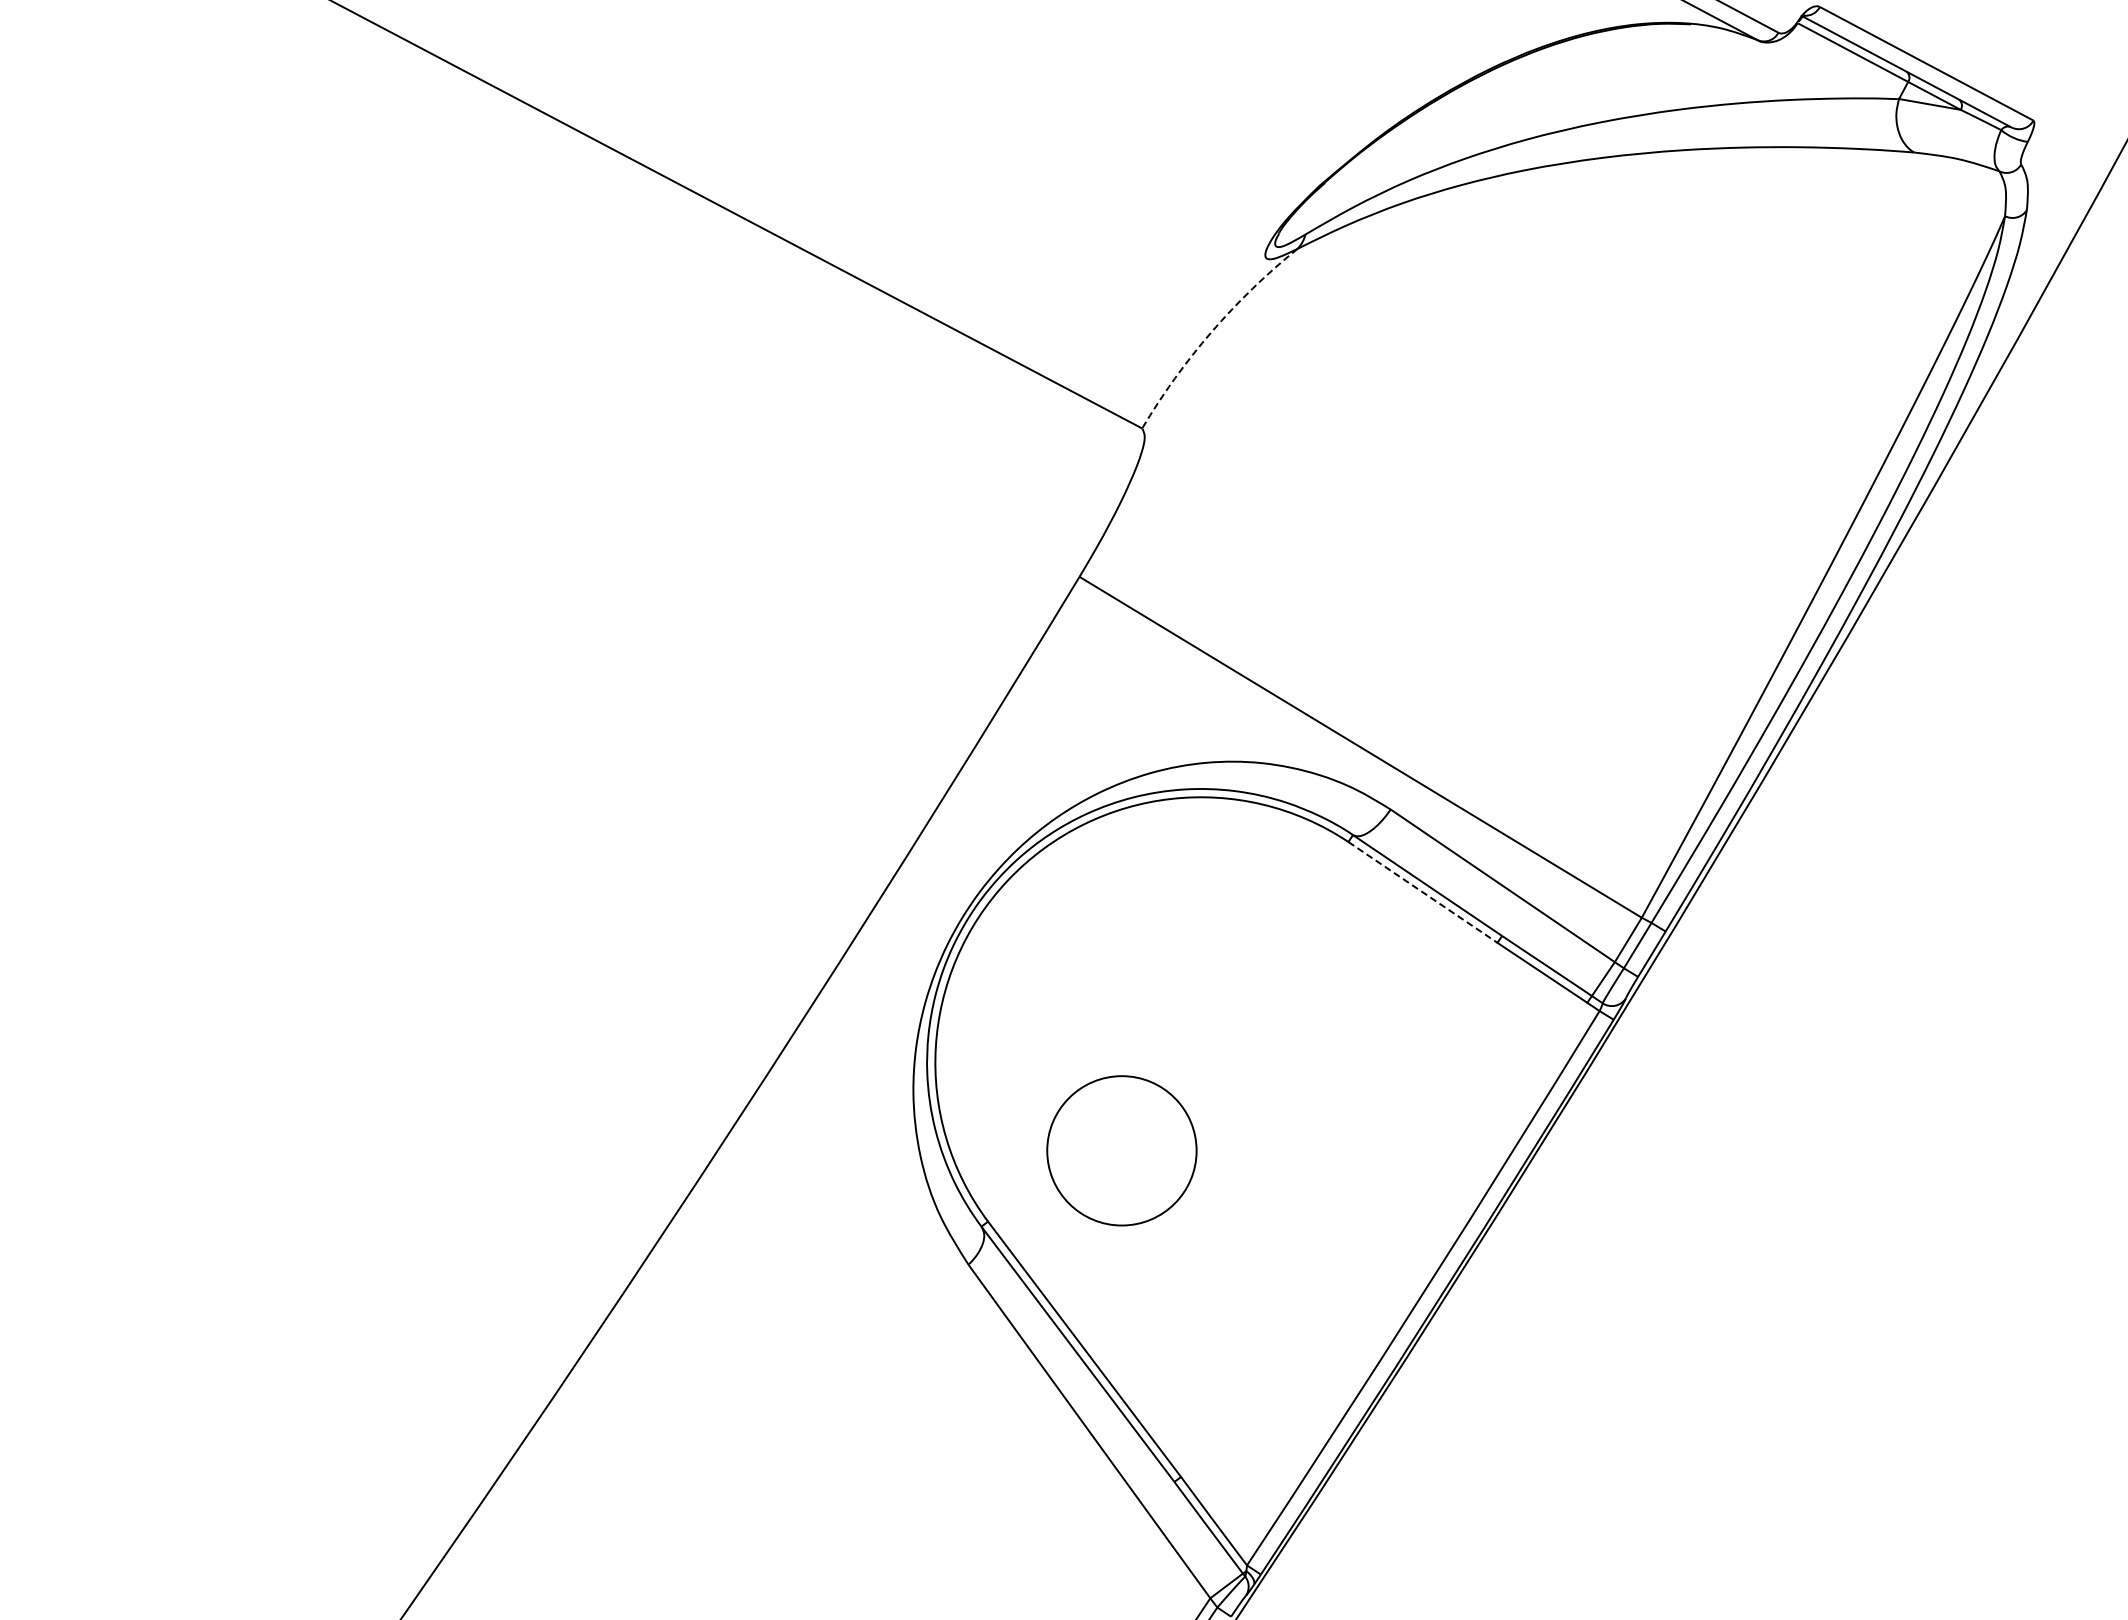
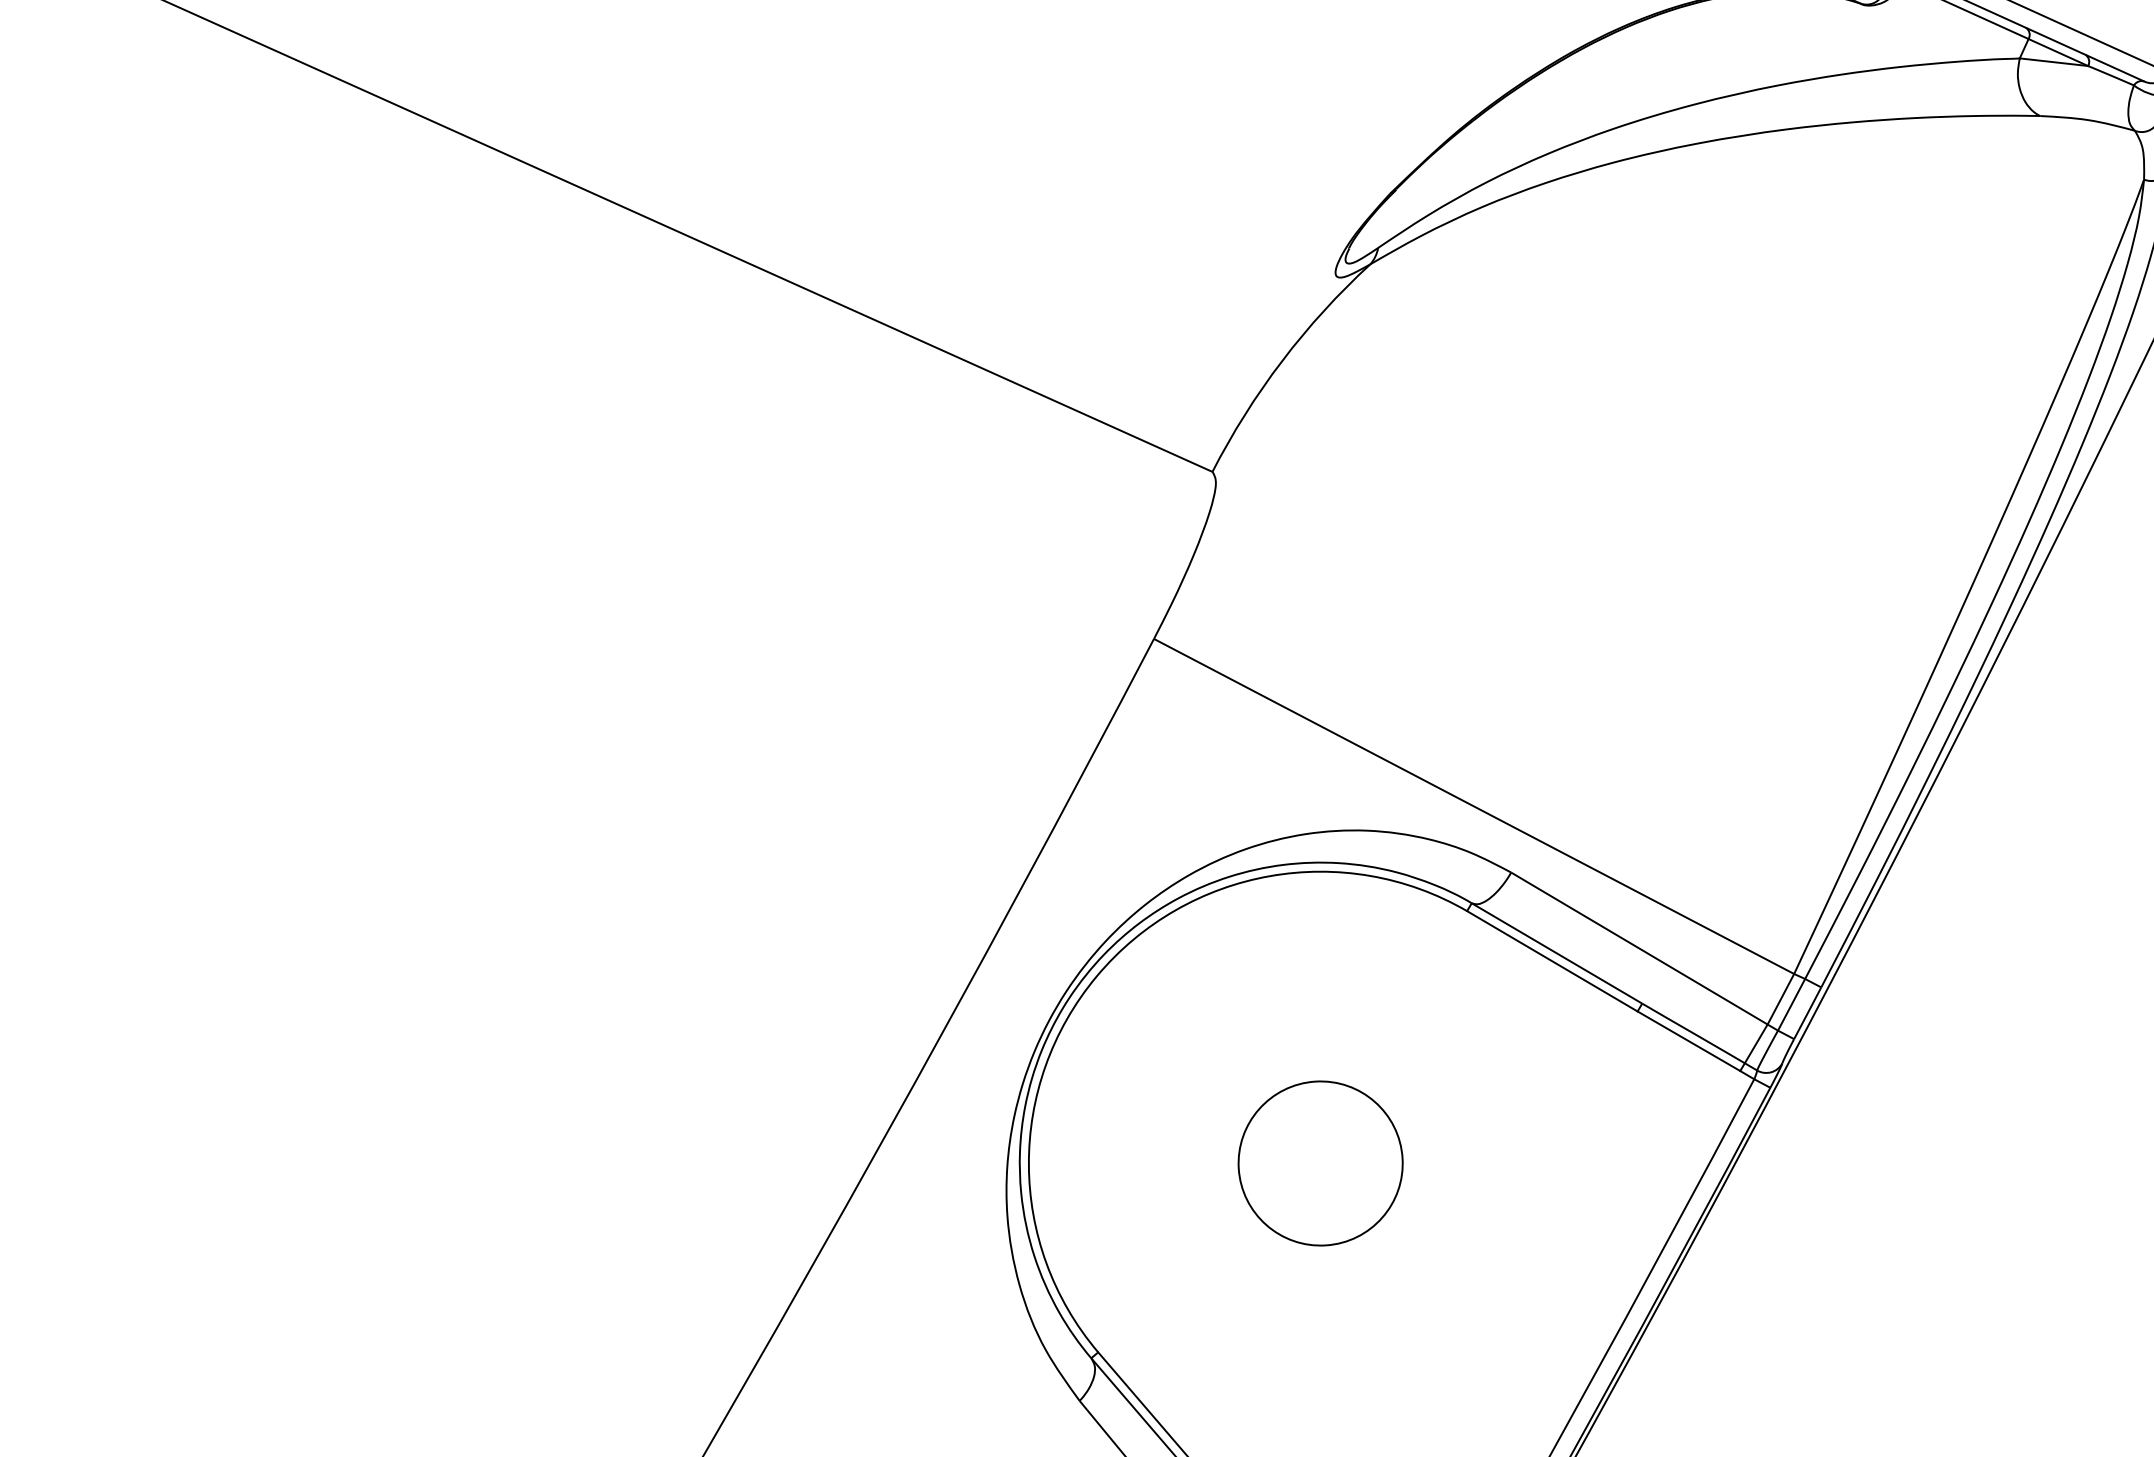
arc: (1211, 331) -> (1281, 360), dashed -> solid
line: (1423, 892) -> (1552, 961), dashed -> solid
circle: (1121, 1150) -> (1320, 1163), moved

